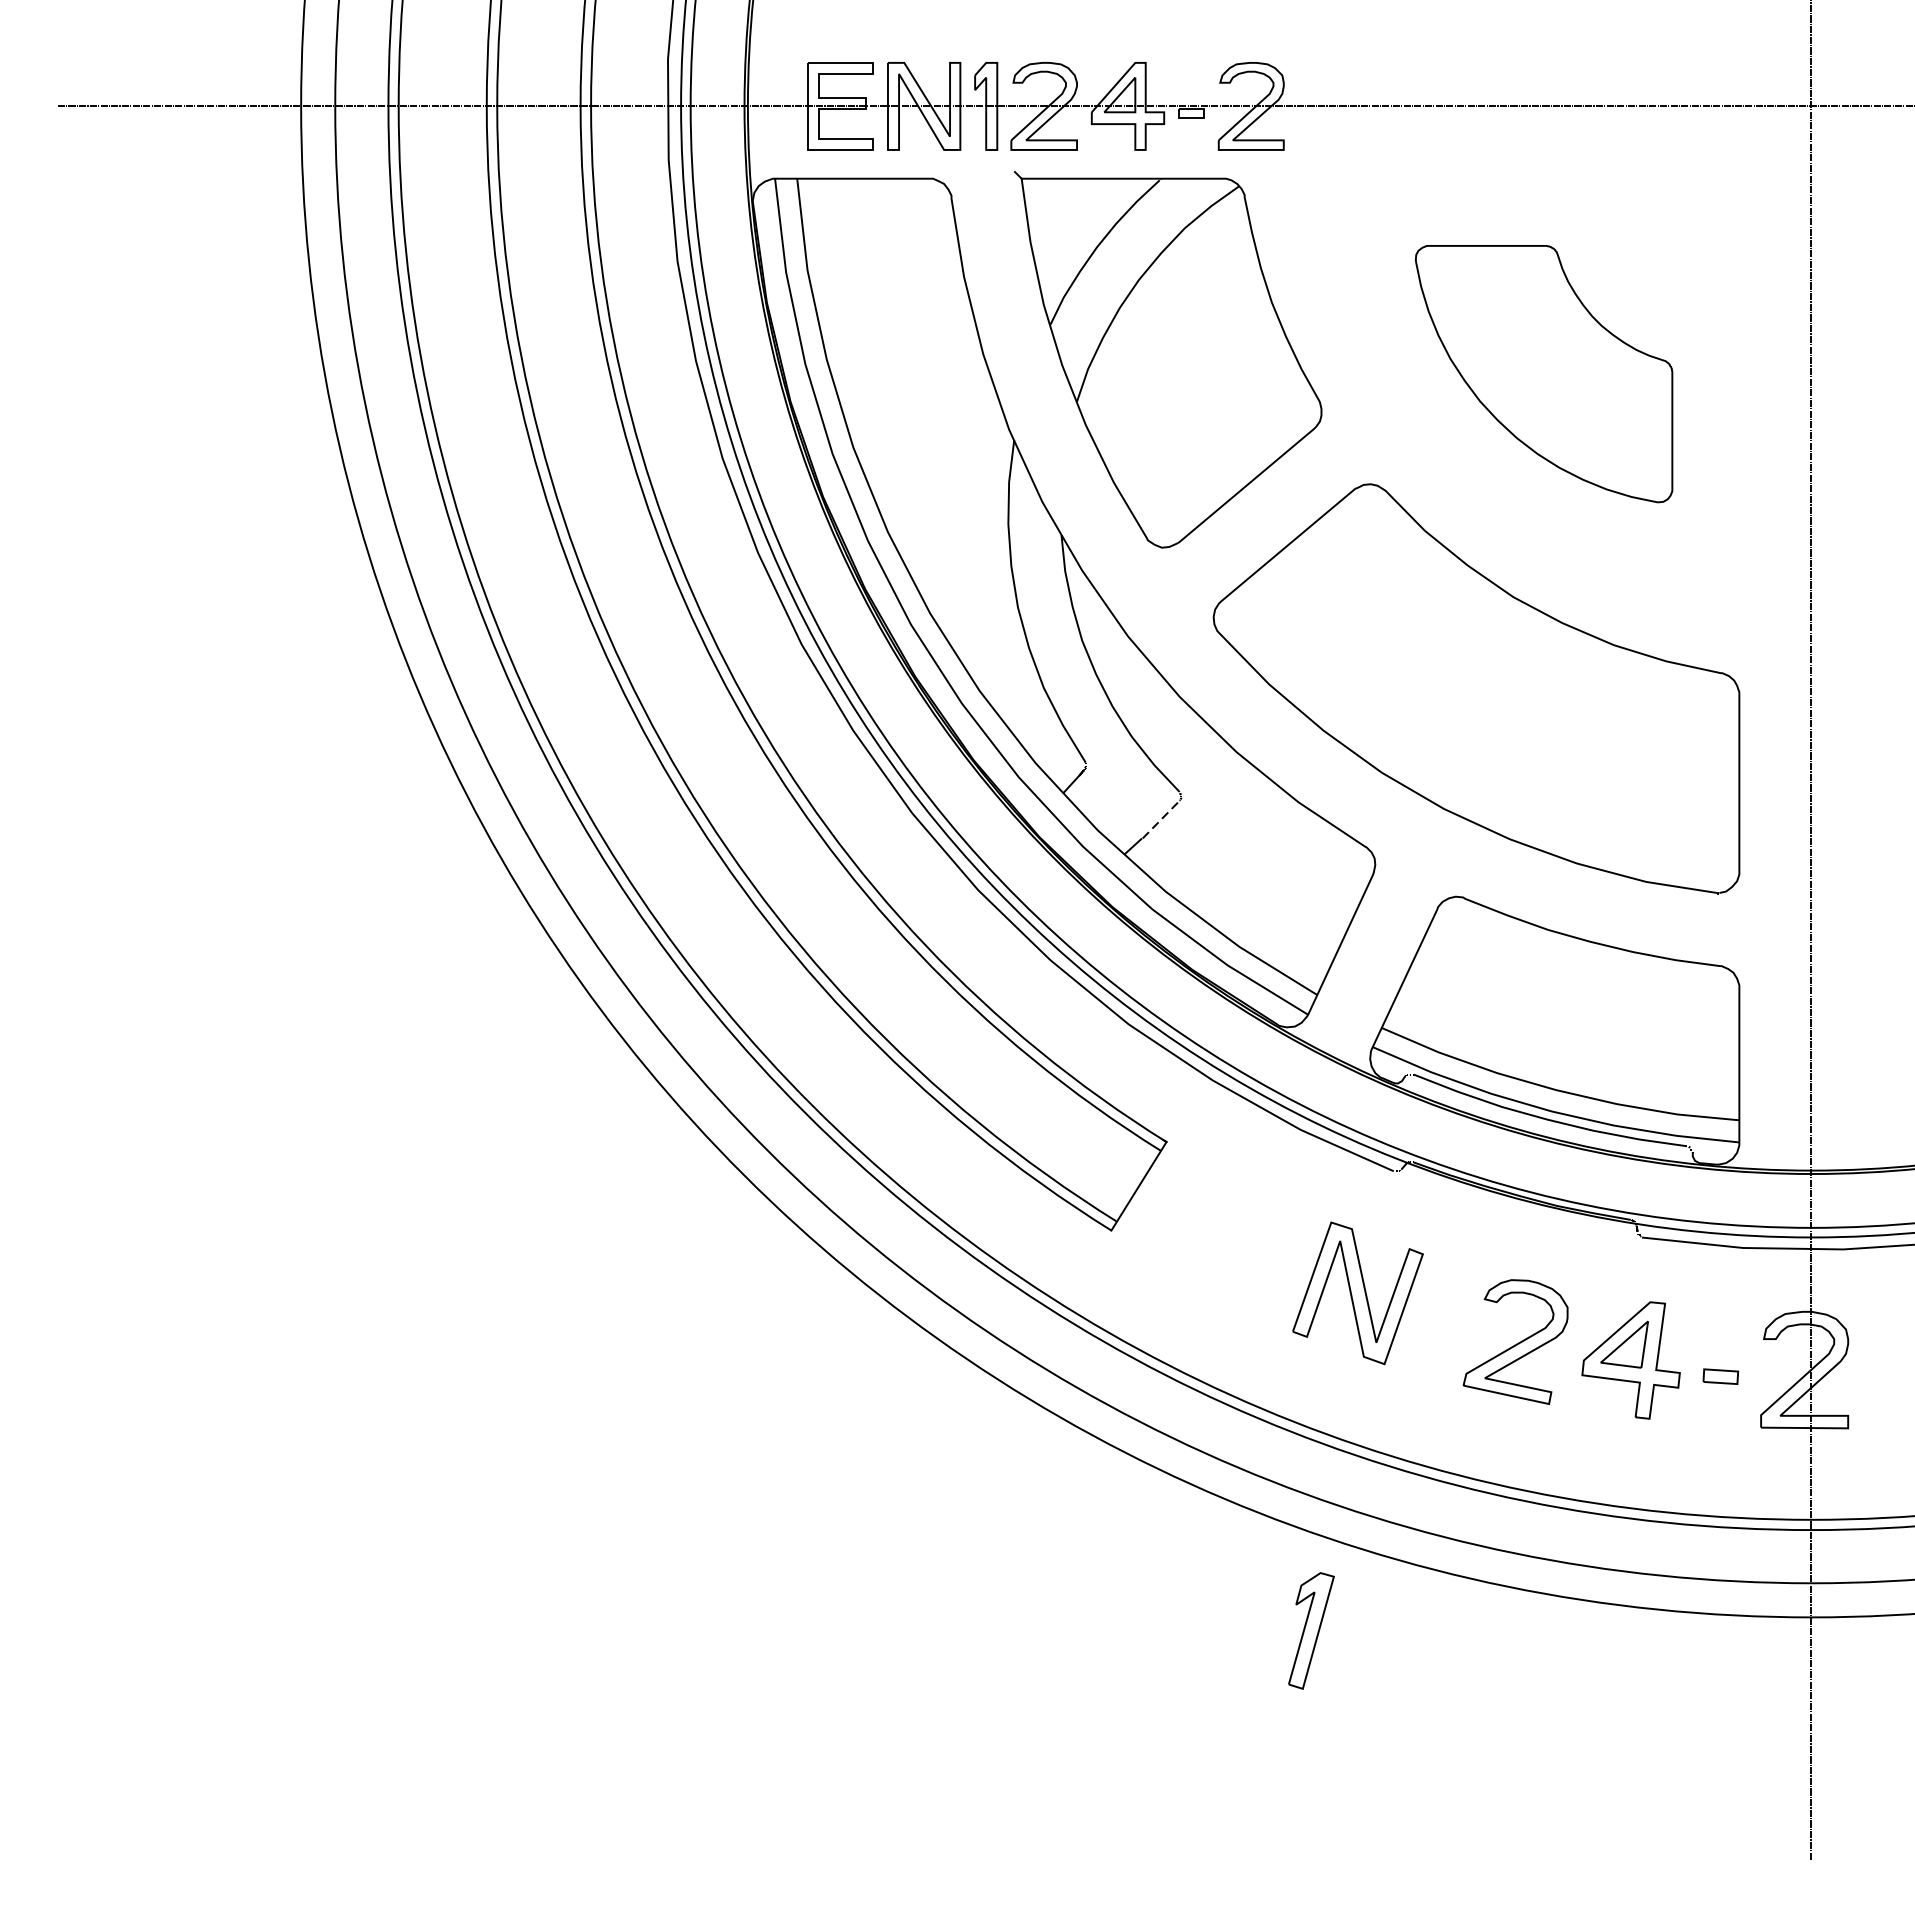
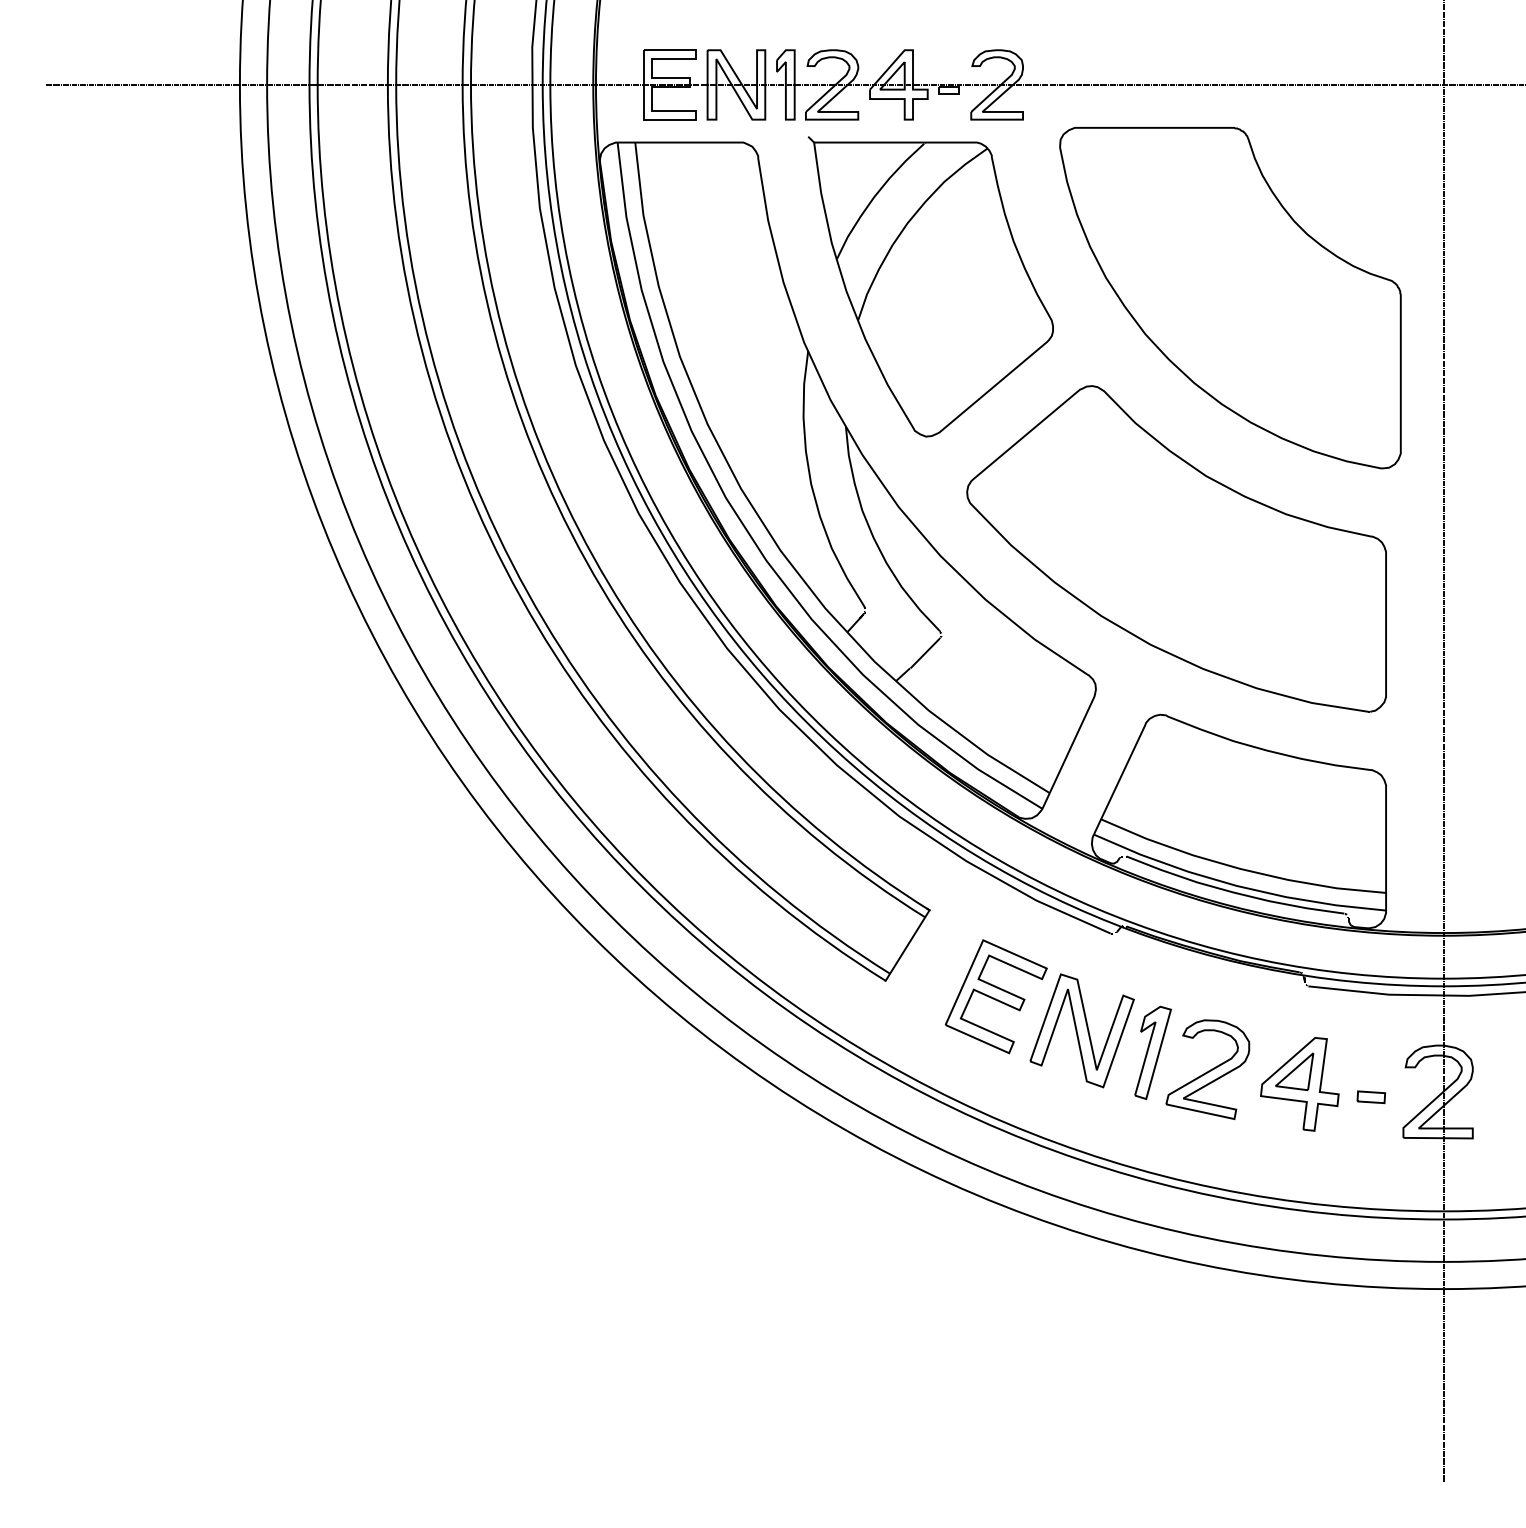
part: (1544, 374) -> (1230, 298), size x1.67
line: (1162, 818) -> (926, 652), dashed -> solid
part: (1250, 1250) -> (996, 996), added
part: (1310, 1630) -> (1152, 1052), moved

